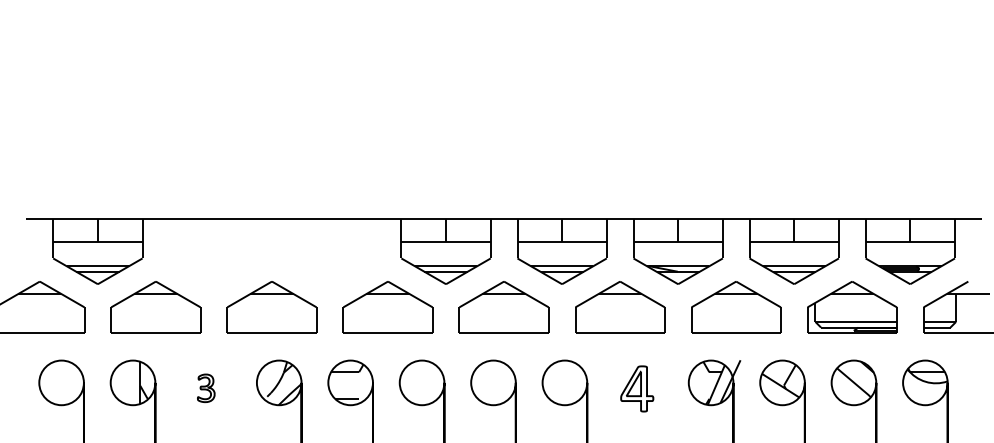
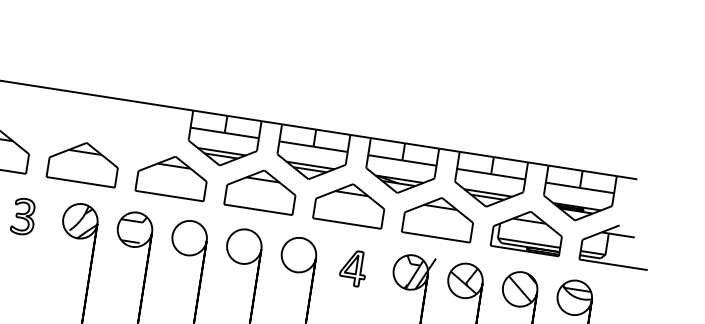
part: (206, 388) -> (24, 216), size x1.67

